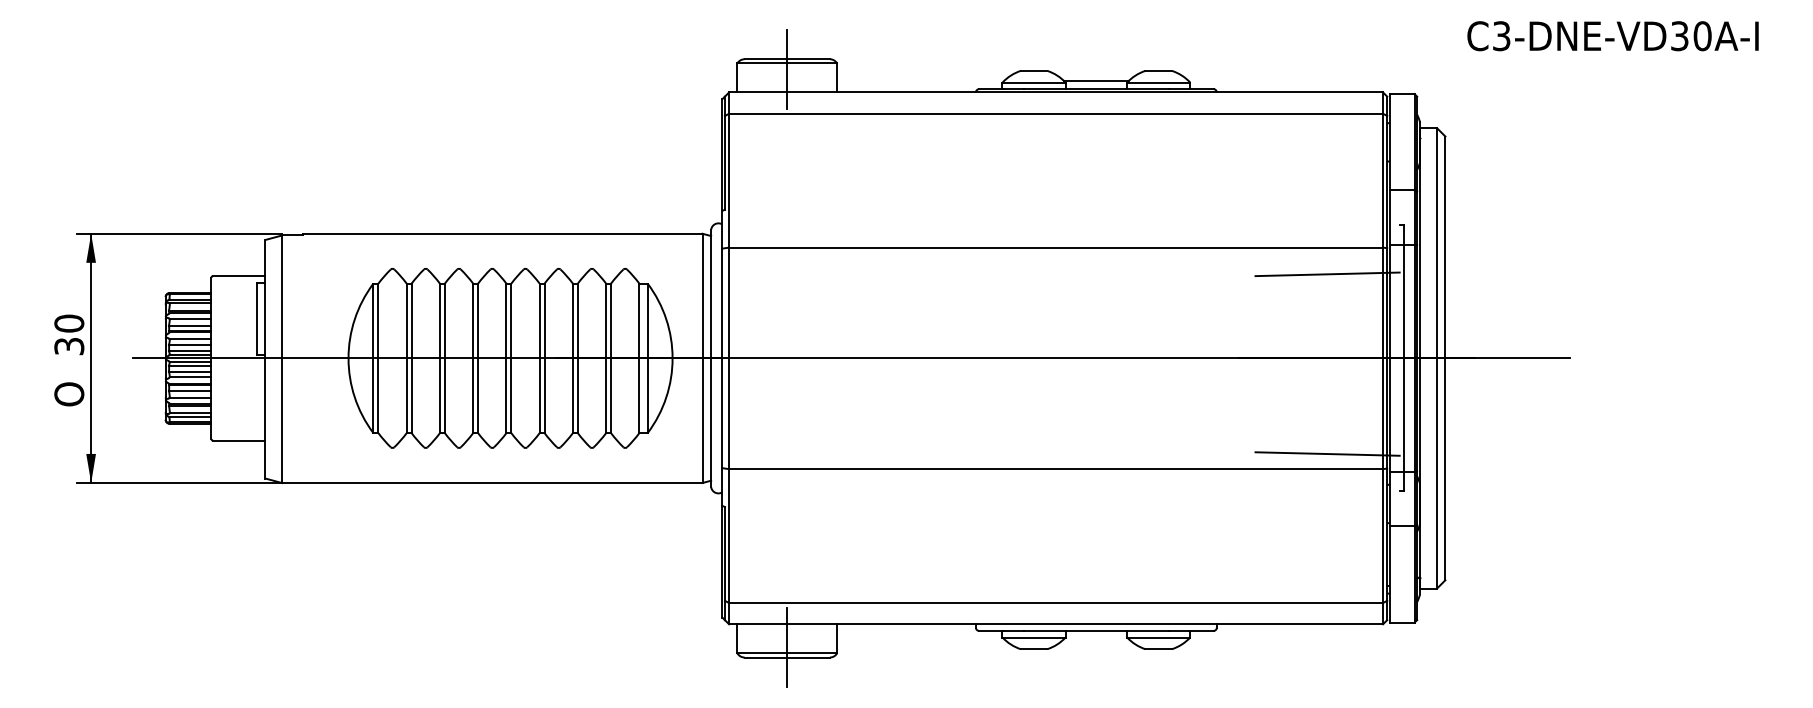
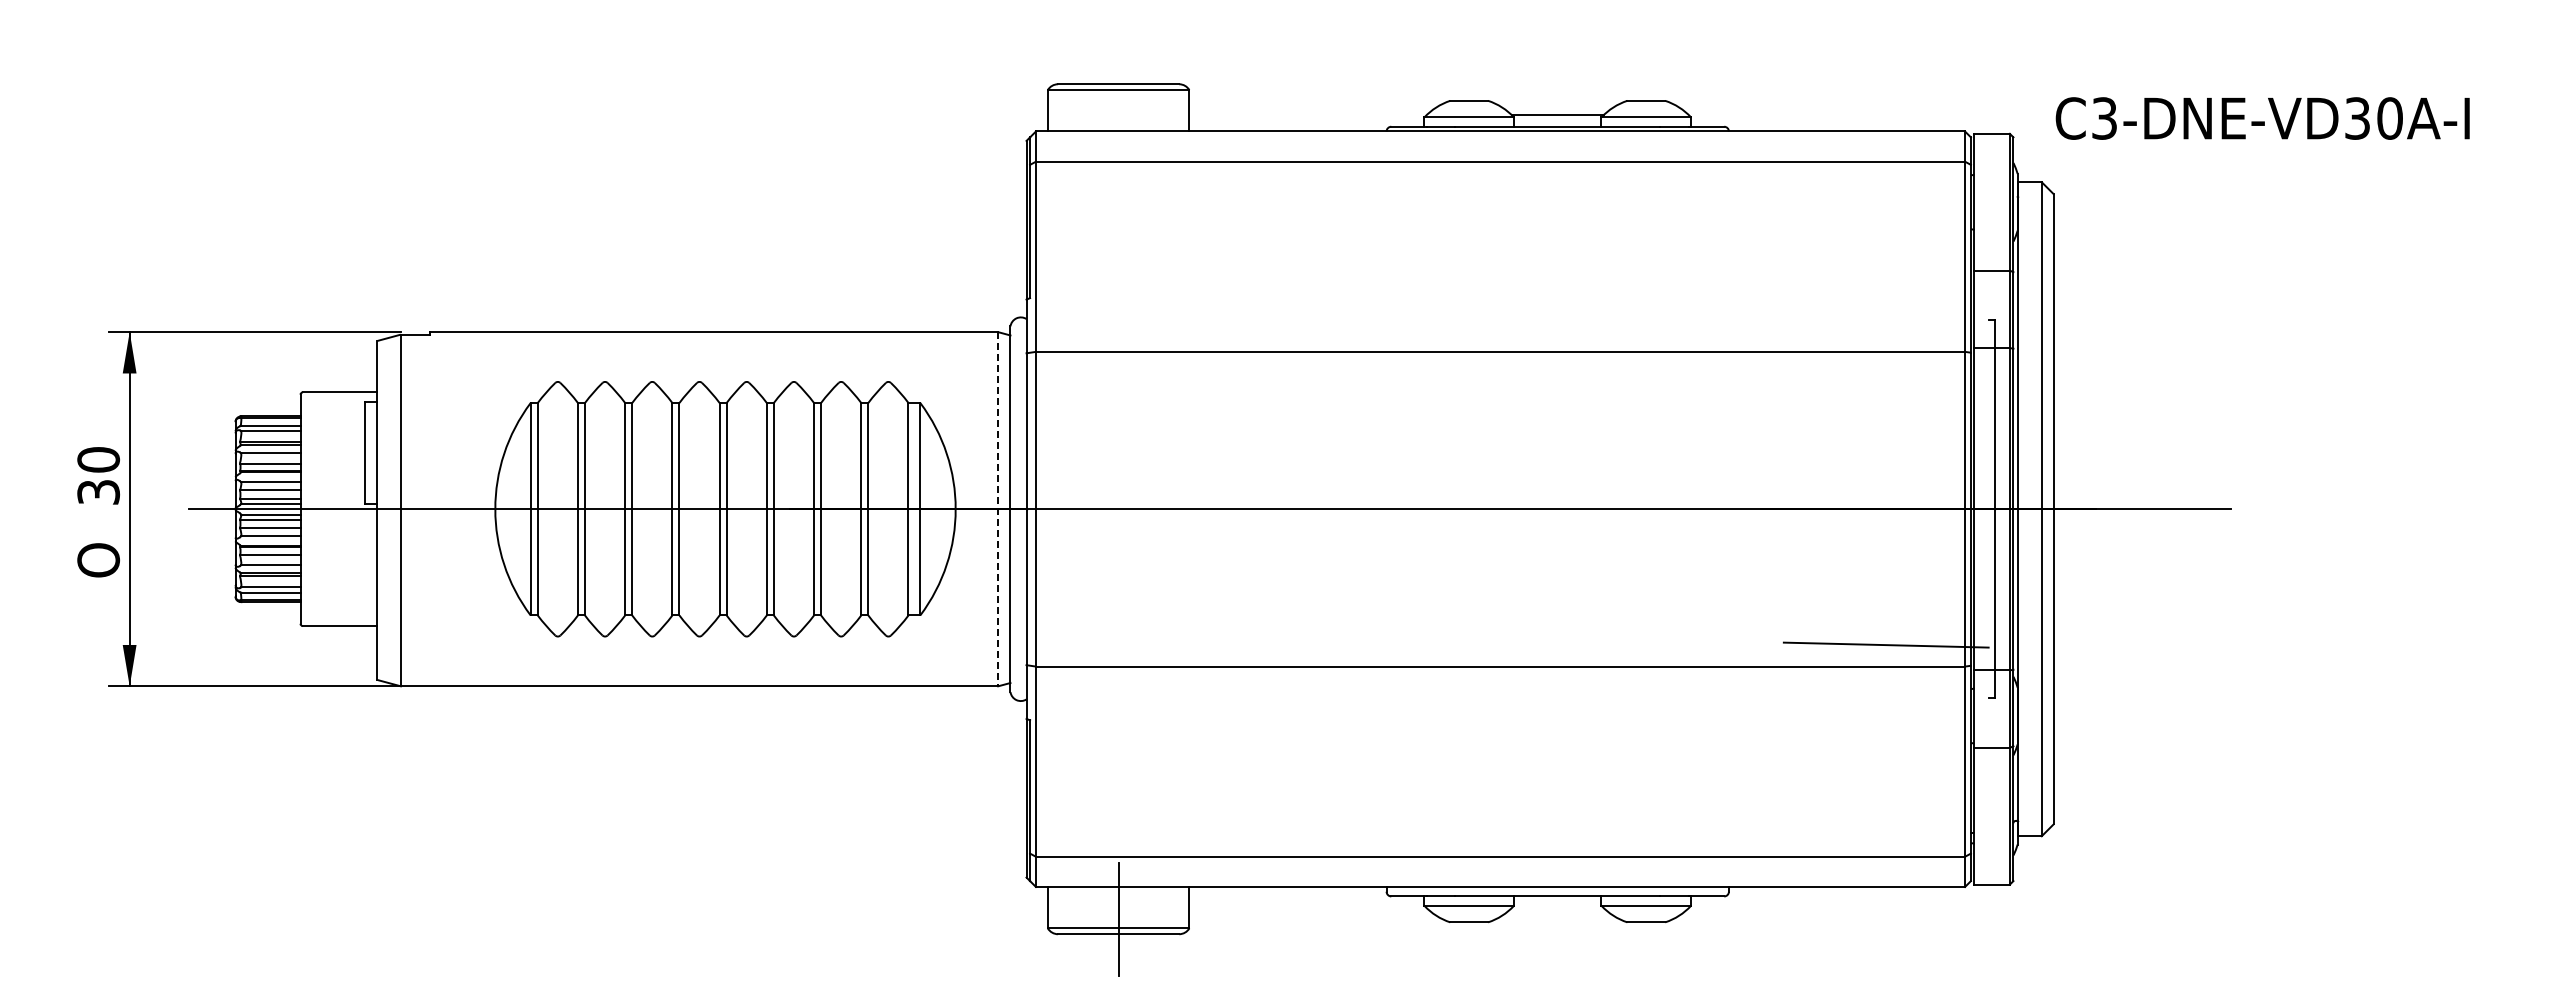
text: (1612, 36) -> (2262, 118), moved
line: (787, 69) -> (1118, 98), removed
line: (1327, 274) -> (1885, 389), removed
line: (702, 358) -> (998, 509), solid -> dashed

